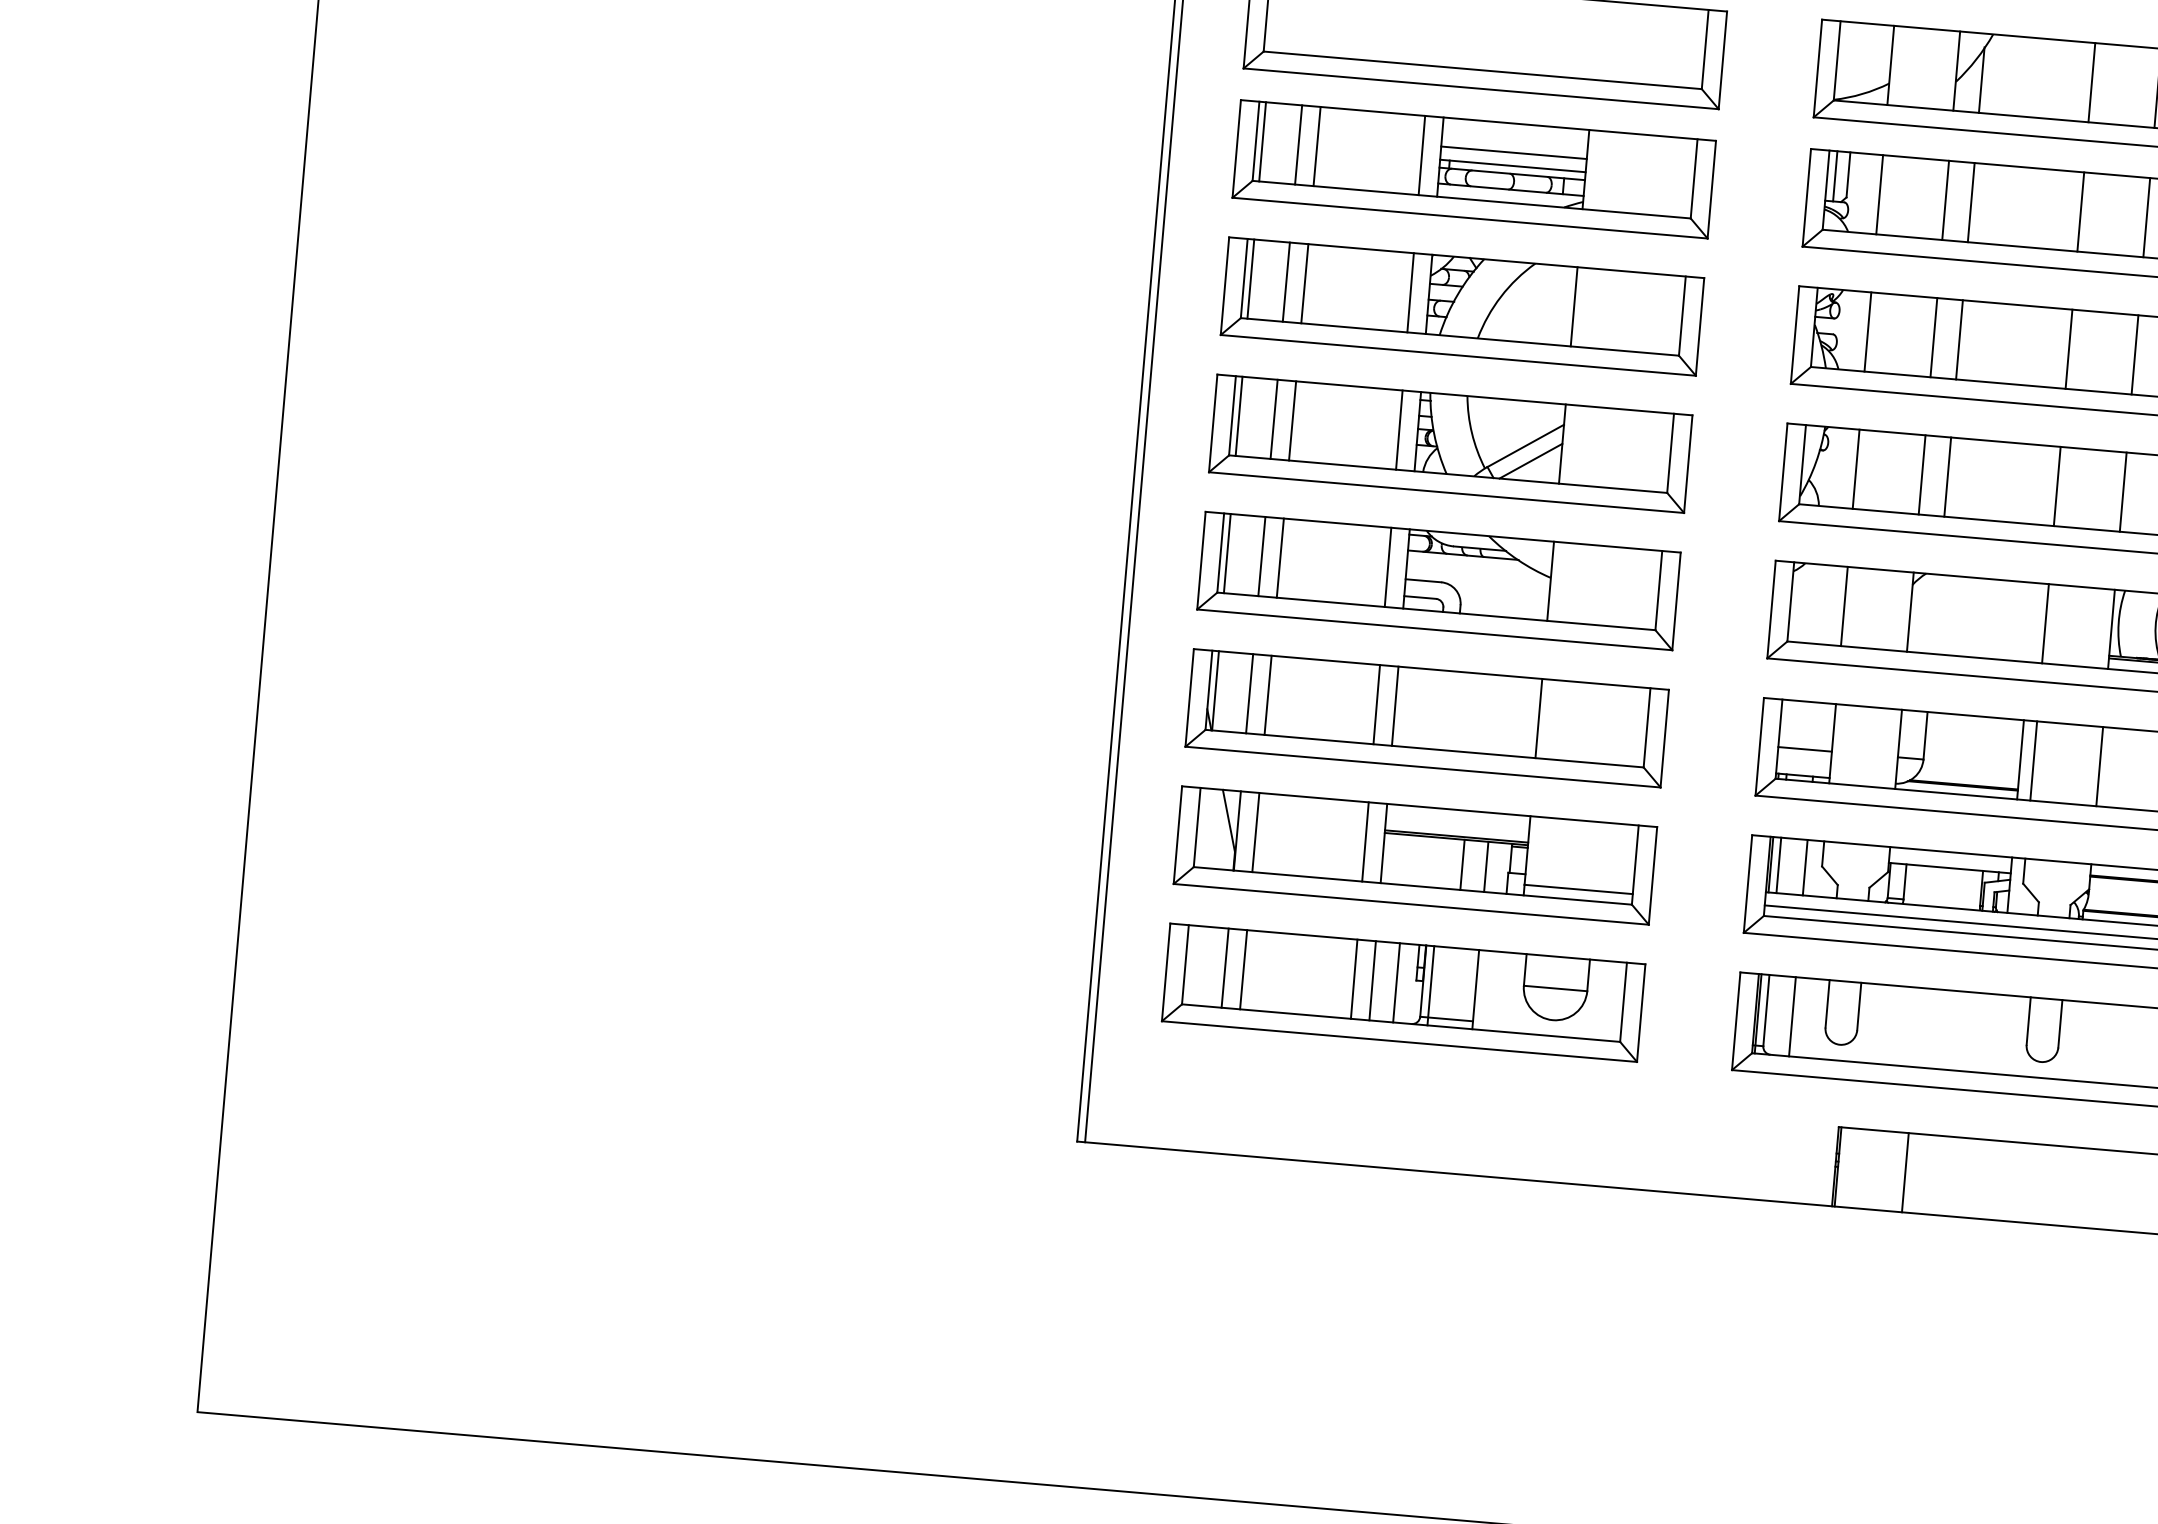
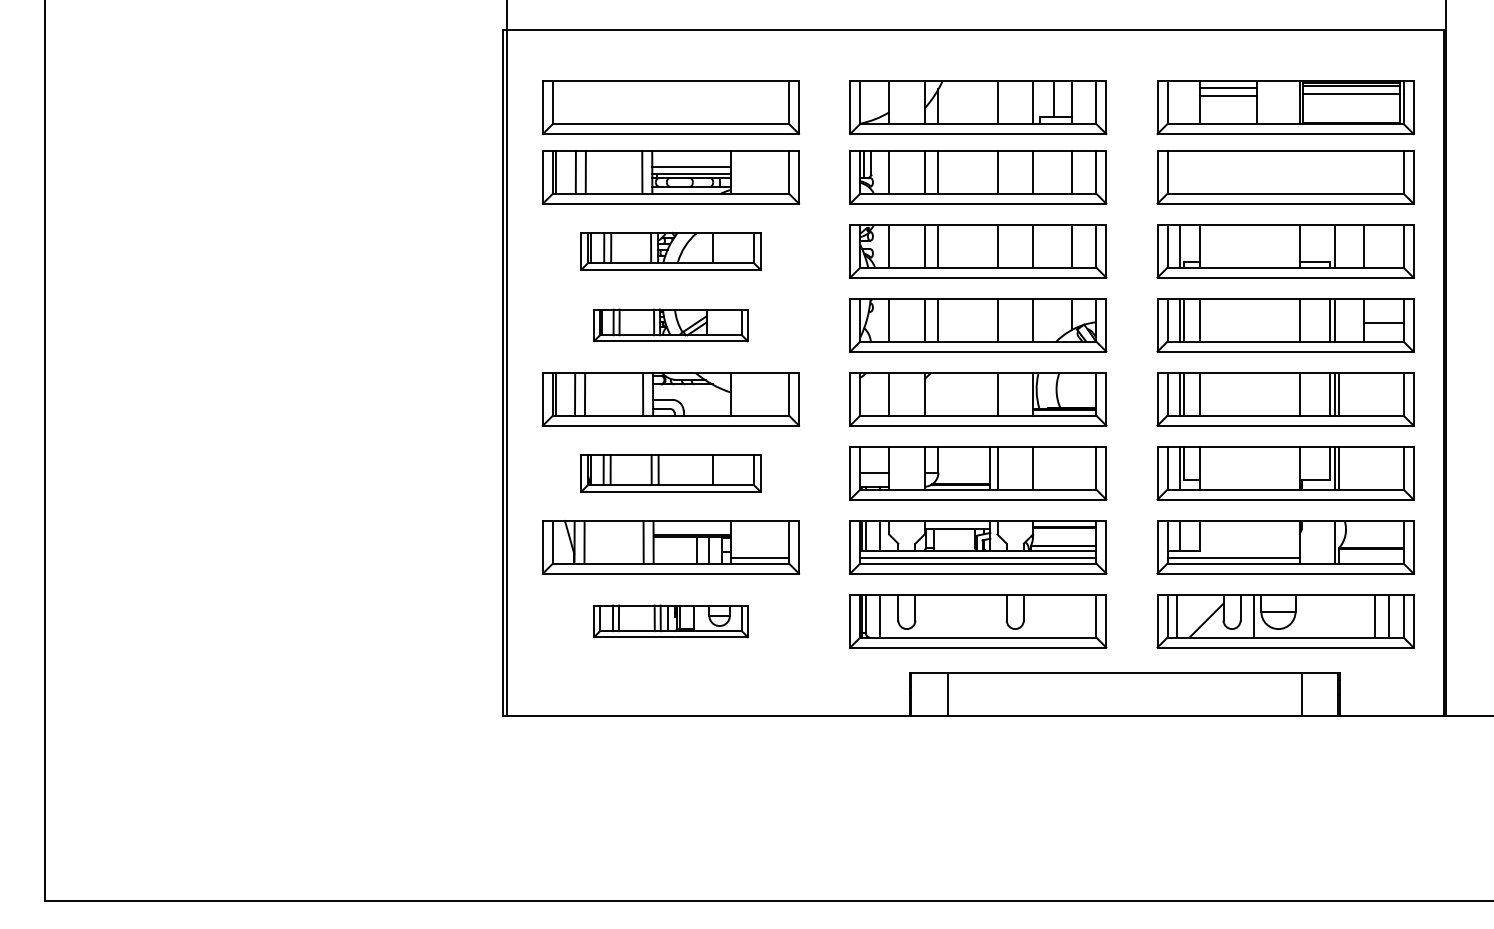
part: (1461, 306) -> (670, 251), size x0.7
part: (1449, 444) -> (670, 325), size x0.6
part: (1426, 718) -> (670, 473), size x0.7
part: (1402, 993) -> (670, 621), size x0.6

